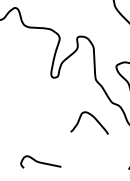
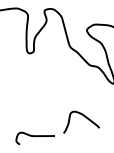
curve: (93, 118) -> (82, 116), moved

